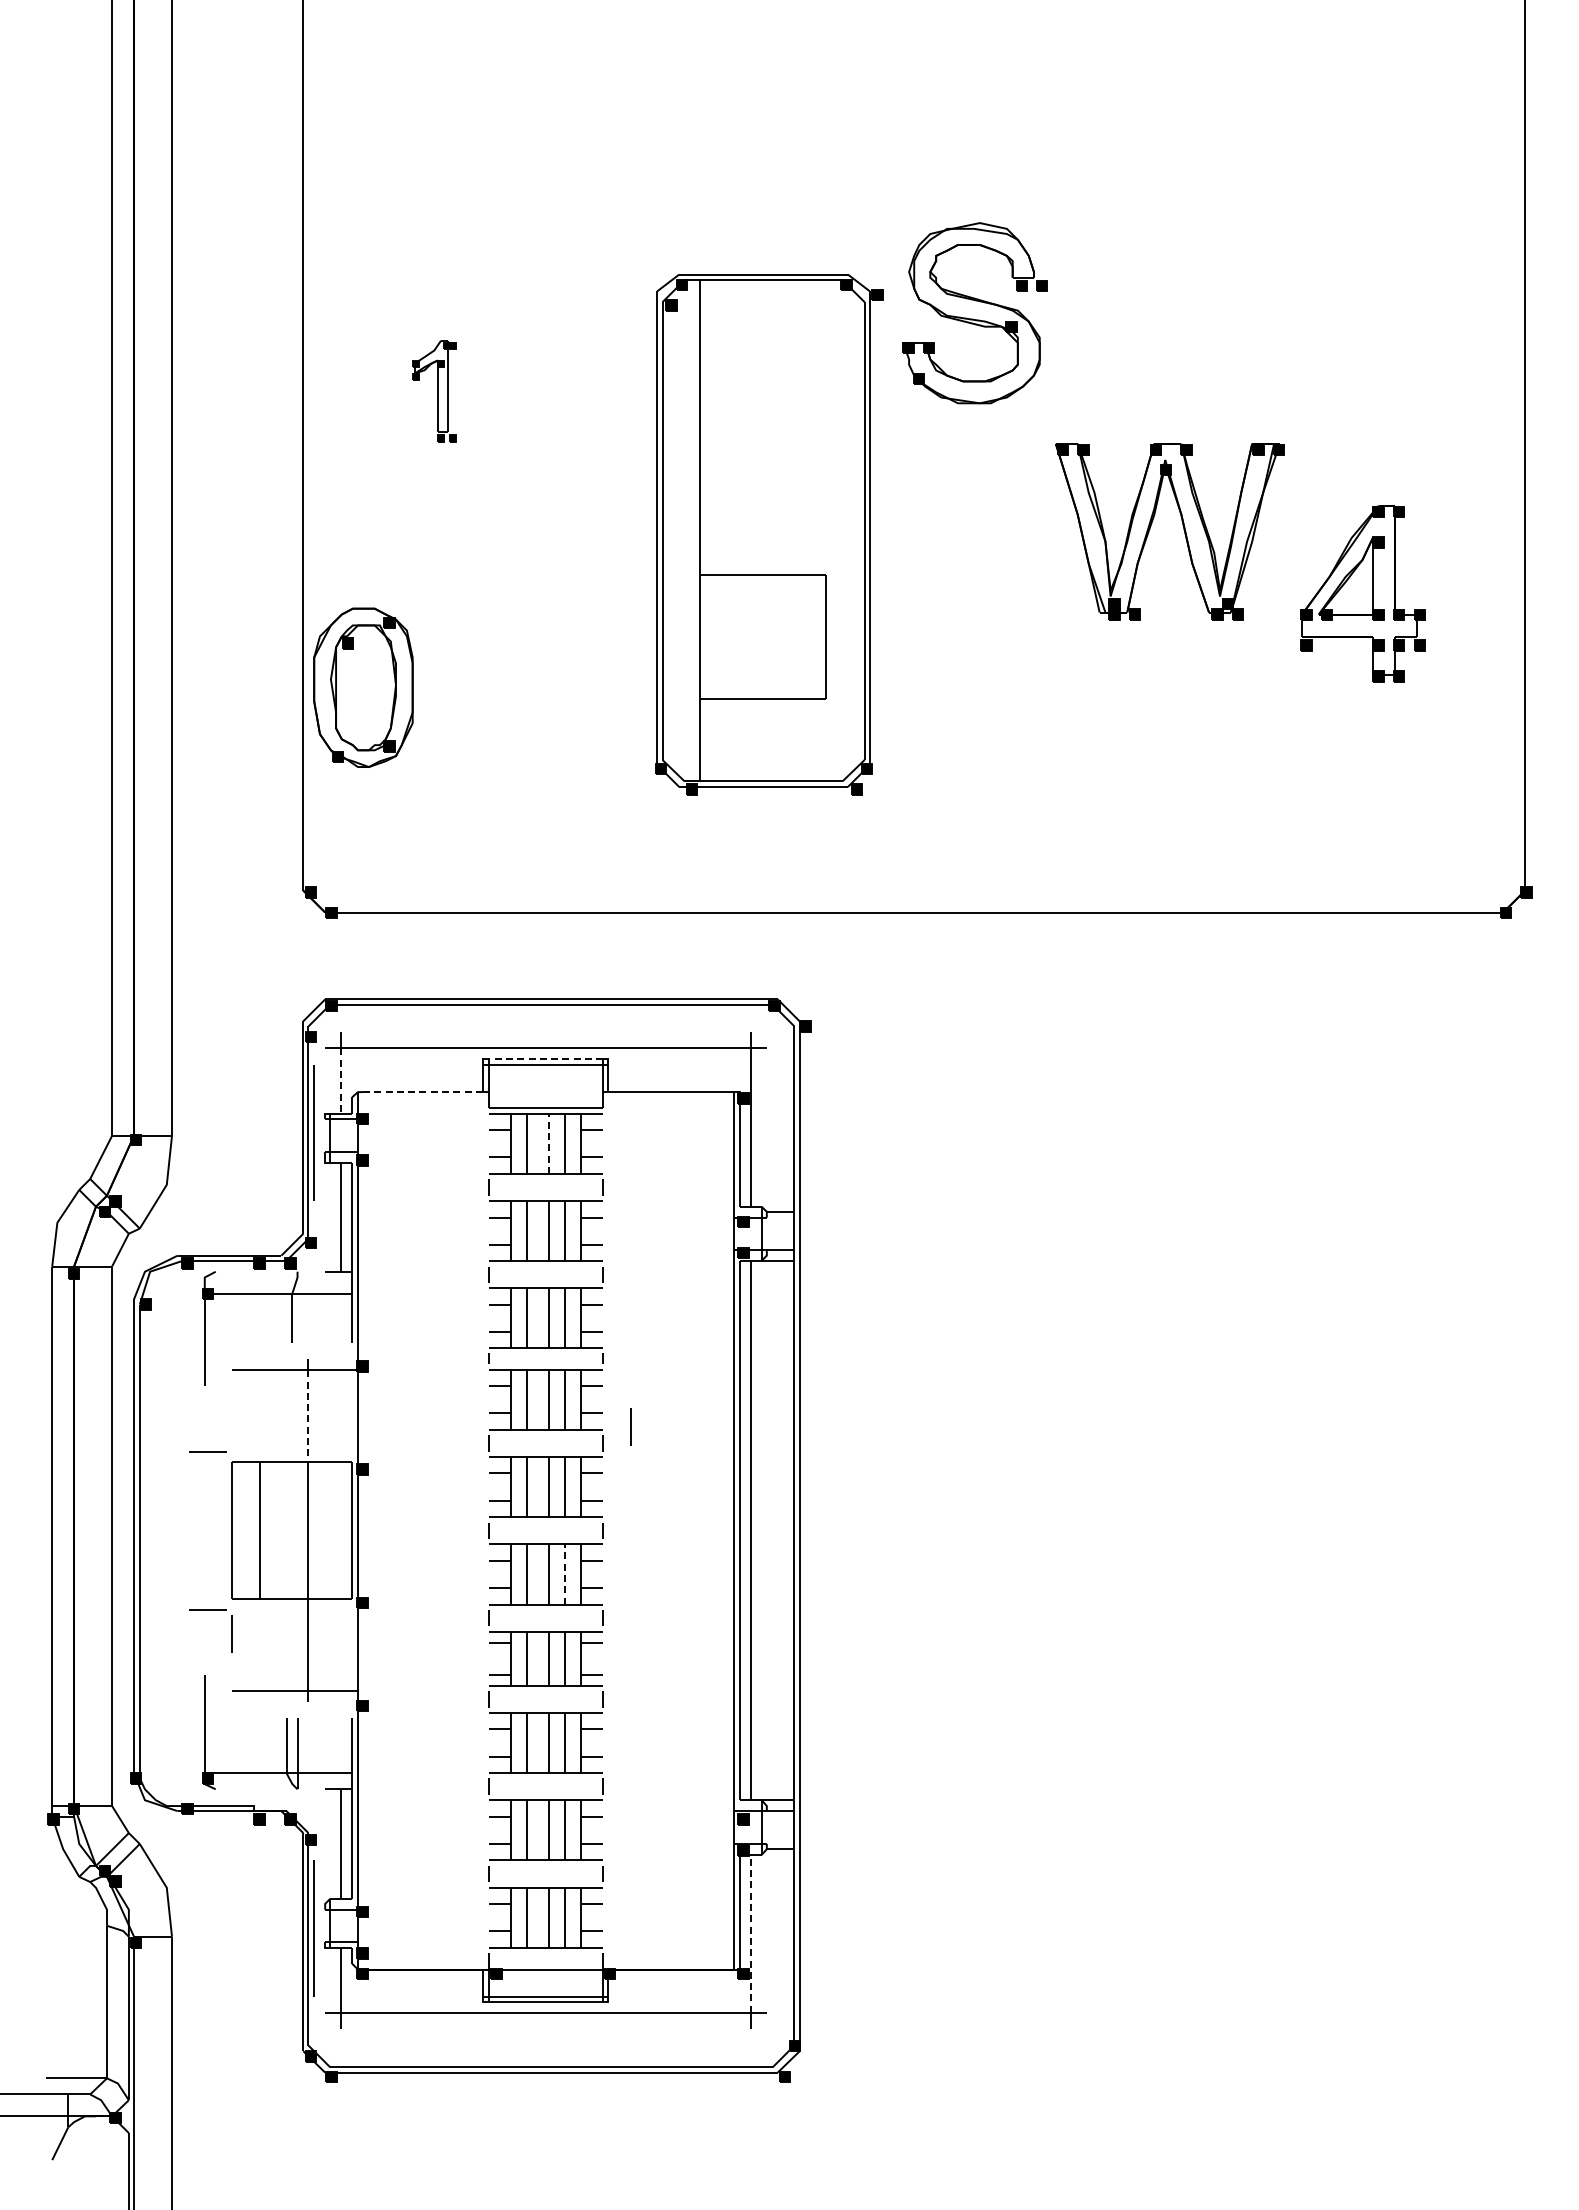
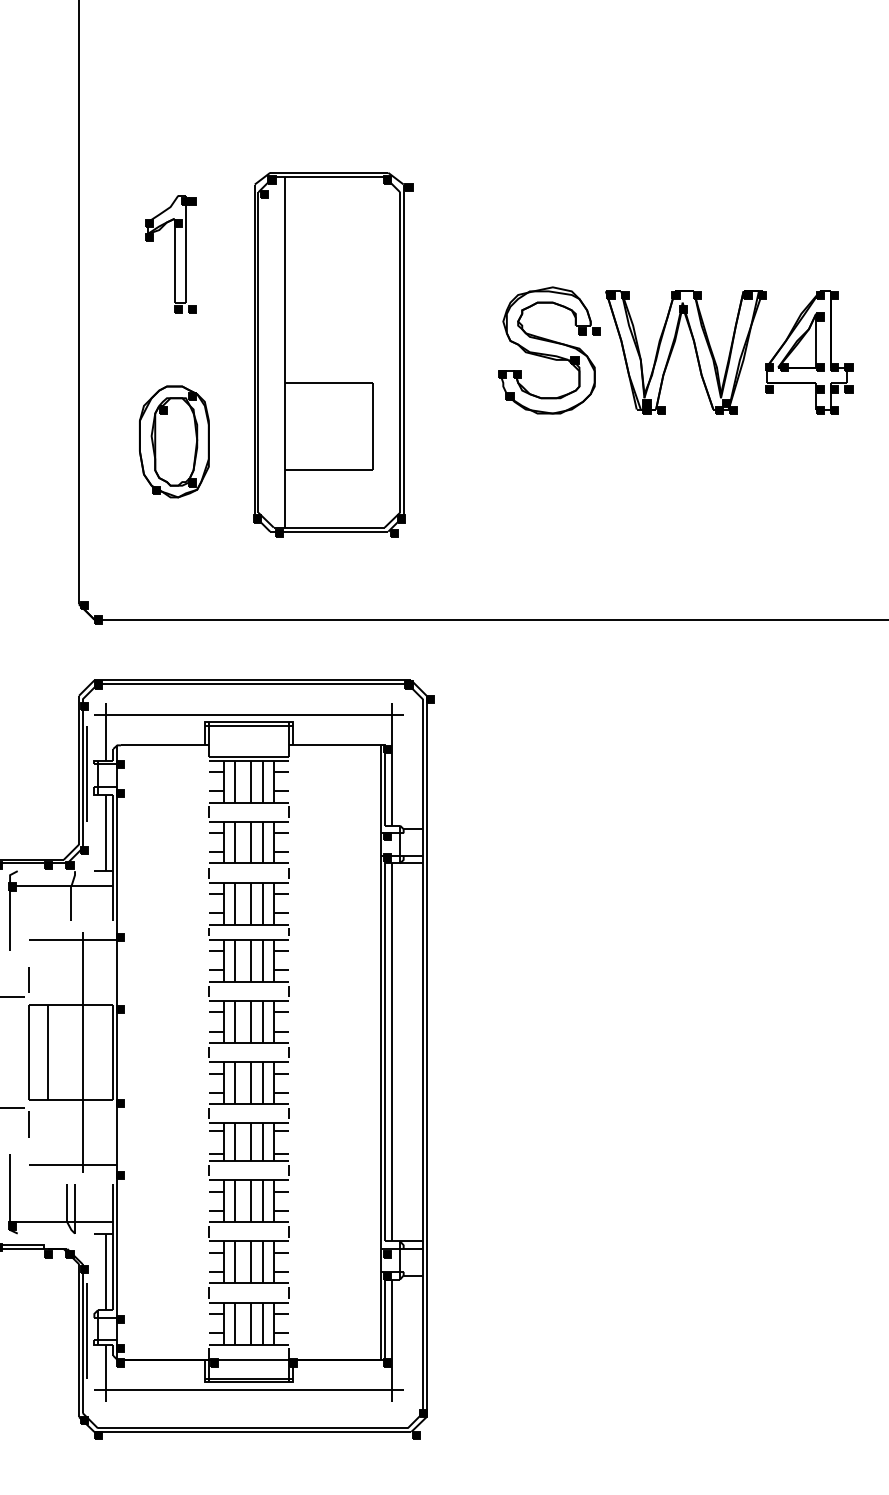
part: (974, 313) -> (549, 350), moved
part: (434, 390) -> (170, 254), size x1.67
part: (769, 534) -> (333, 354), moved
part: (1362, 593) -> (808, 352), moved
part: (363, 687) -> (174, 441), moved
line: (545, 1059) -> (248, 722), dashed -> solid
line: (341, 1081) -> (105, 737), dashed -> solid
line: (423, 1092) -> (163, 745), dashed -> solid
line: (548, 1143) -> (250, 781), dashed -> solid
line: (308, 1416) -> (82, 972), dashed -> solid
line: (630, 1426) -> (28, 979), moved
line: (565, 1573) -> (262, 1082), dashed -> solid
line: (750, 1933) -> (392, 1334), dashed -> solid

